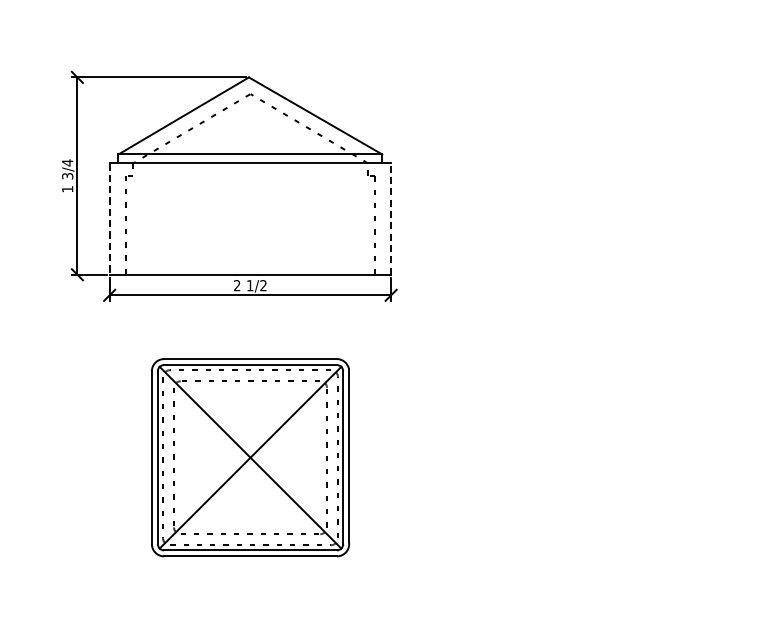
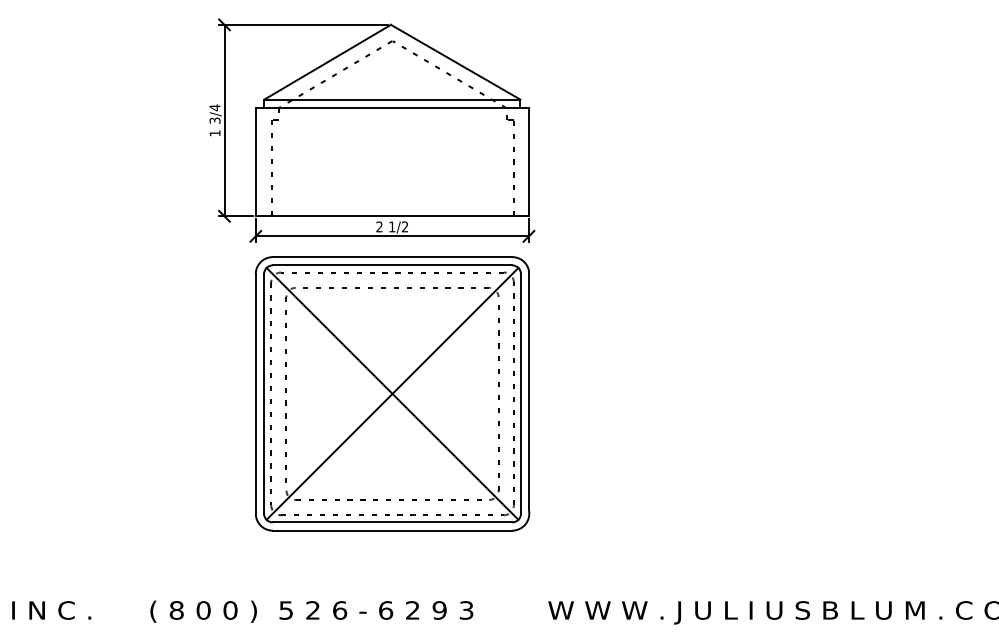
line: (390, 218) -> (528, 161), dashed -> solid
line: (109, 219) -> (255, 162), dashed -> solid
part: (250, 457) -> (392, 393), size x1.43

